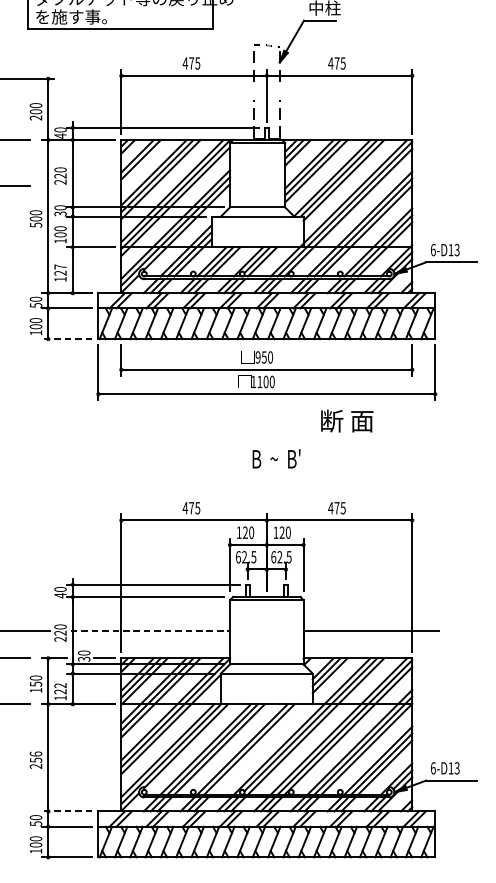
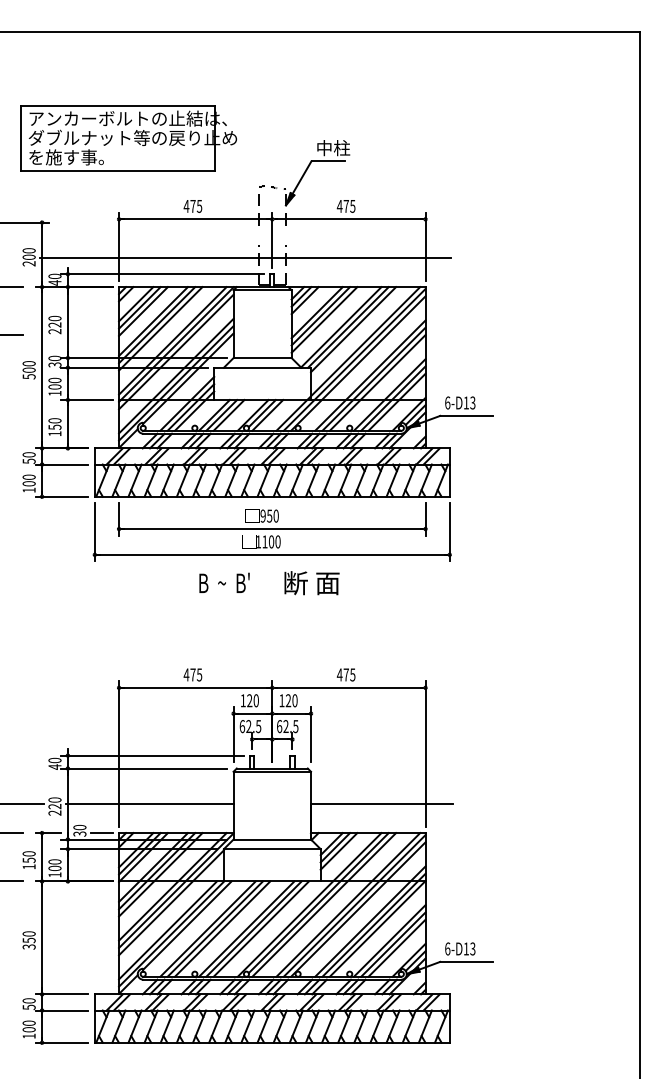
line: (241, 112) -> (245, 258), added
line: (144, 163) -> (143, 311), added
text: (60, 269) -> (54, 423), 127 -> 150
line: (66, 338) -> (61, 496), dashed -> solid
text: (346, 421) -> (311, 583), moved
text: (276, 458) -> (224, 582), moved
line: (150, 631) -> (149, 804), dashed -> solid
text: (60, 689) -> (54, 865), 122 -> 100
line: (256, 748) -> (261, 928), added
text: (35, 760) -> (28, 940), 256 -> 350
line: (66, 811) -> (61, 994), dashed -> solid

